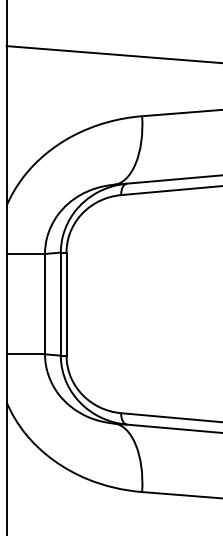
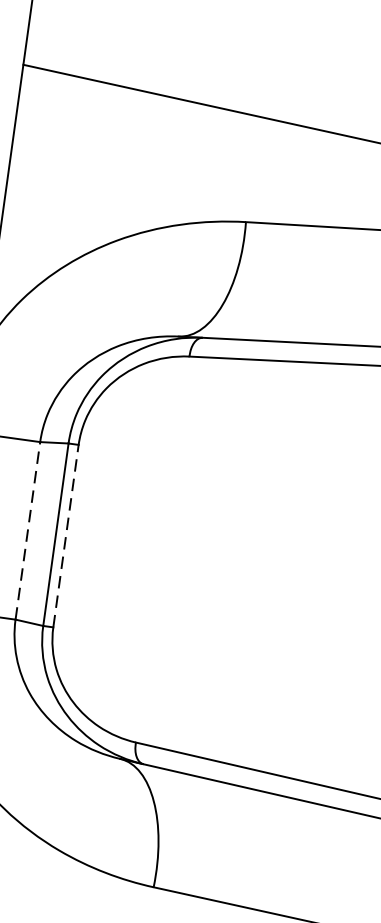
line: (44, 303) -> (27, 529), solid -> dashed
line: (66, 304) -> (65, 536), solid -> dashed

